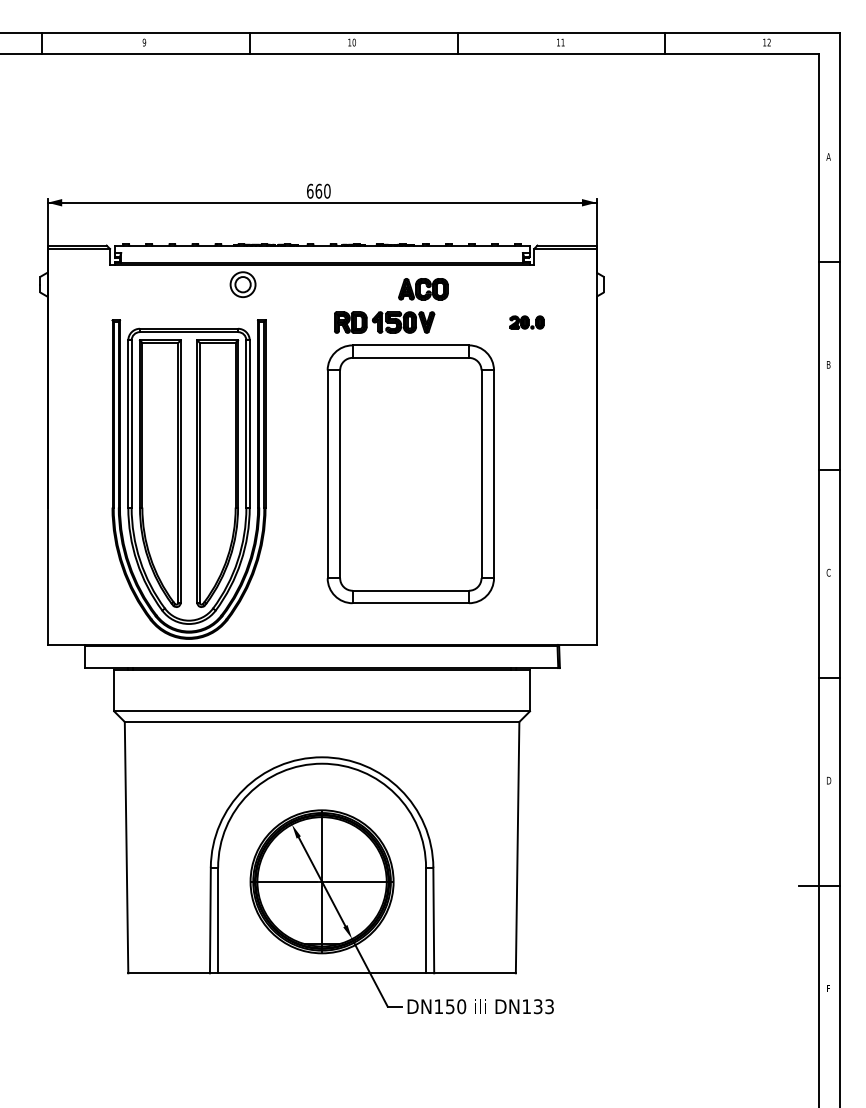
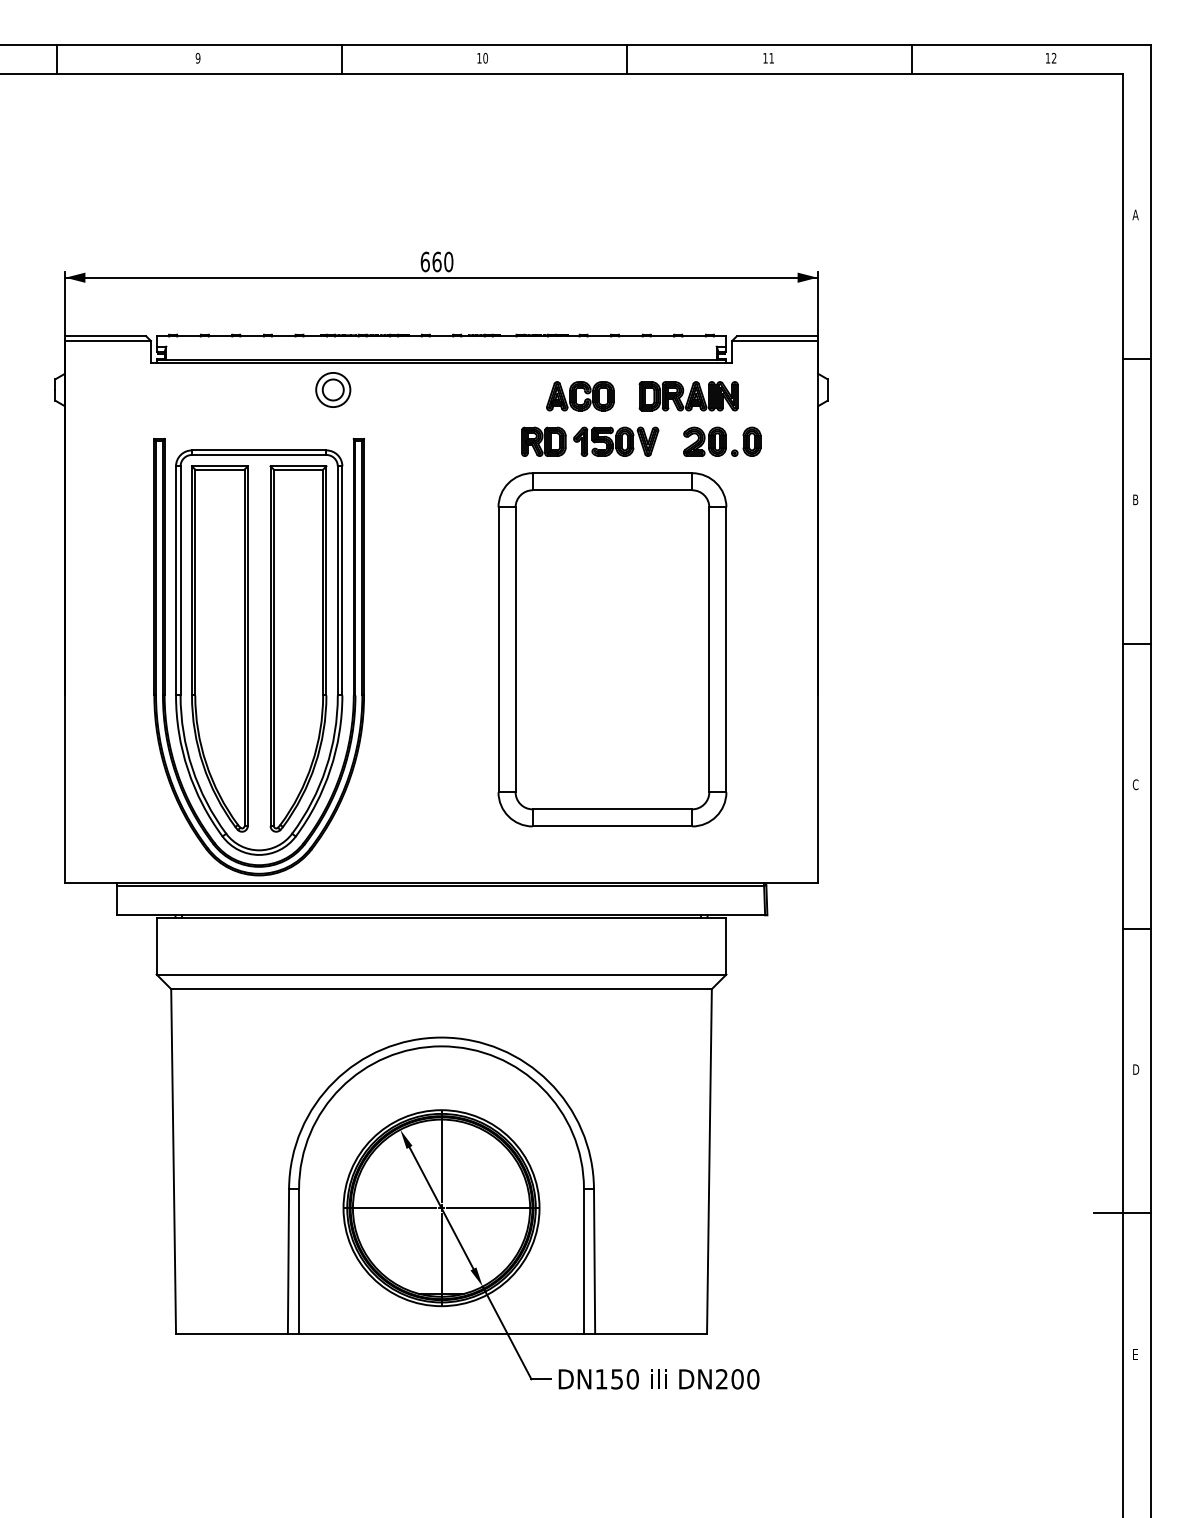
part: (502, 289) -> (688, 396), added
part: (384, 322) -> (590, 441), moved
part: (526, 322) -> (721, 441), size x1.67
part: (410, 474) -> (611, 650), moved
text: (538, 1006) -> (738, 1379), DN133 -> DN200

